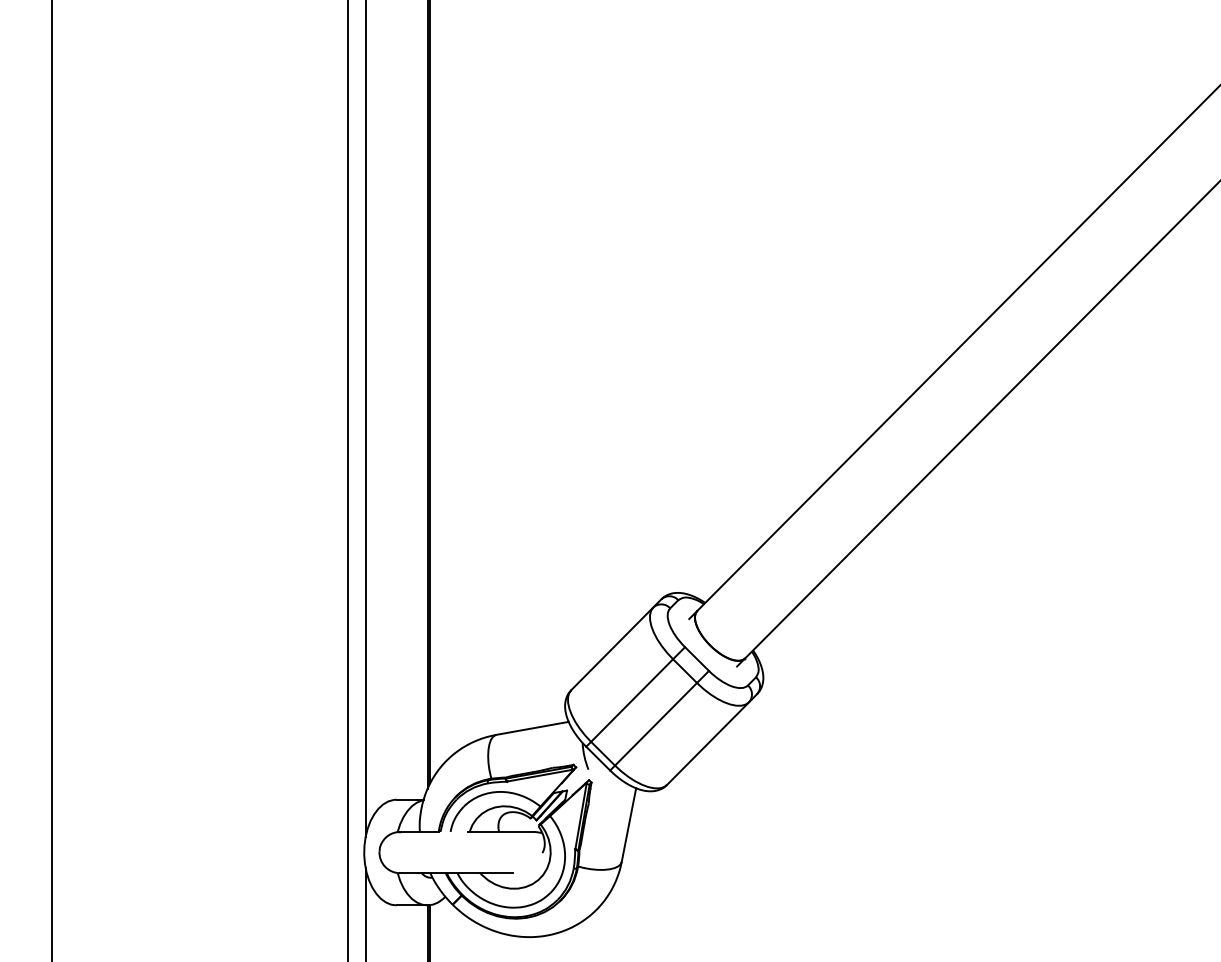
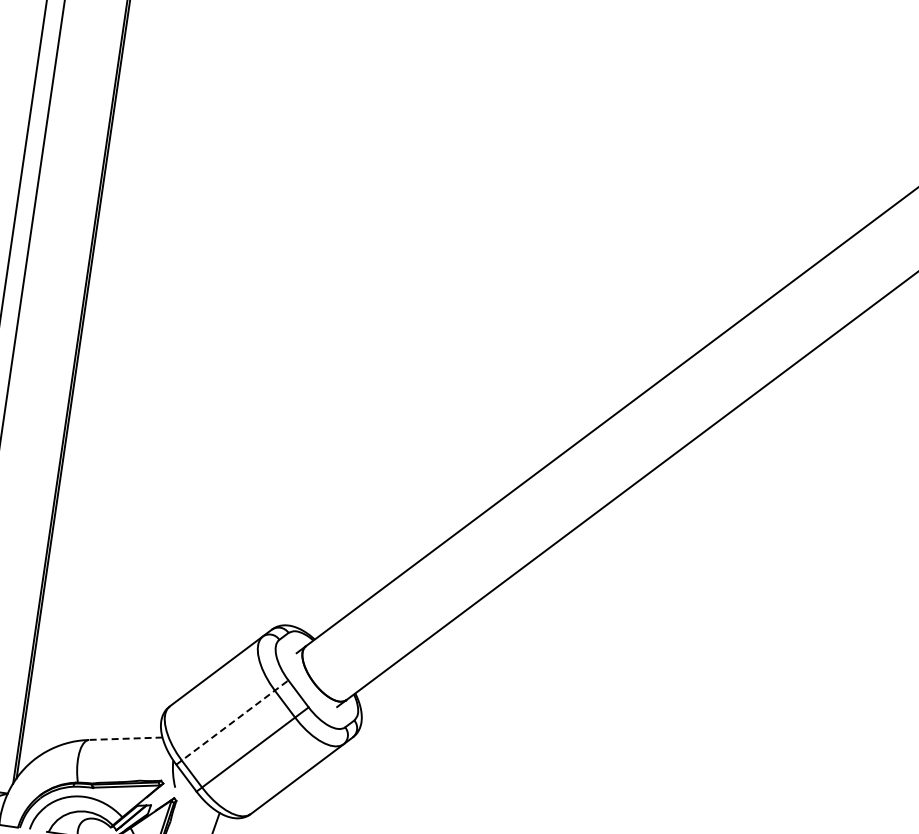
line: (636, 696) -> (233, 722), solid -> dashed
line: (532, 728) -> (125, 738), solid -> dashed

